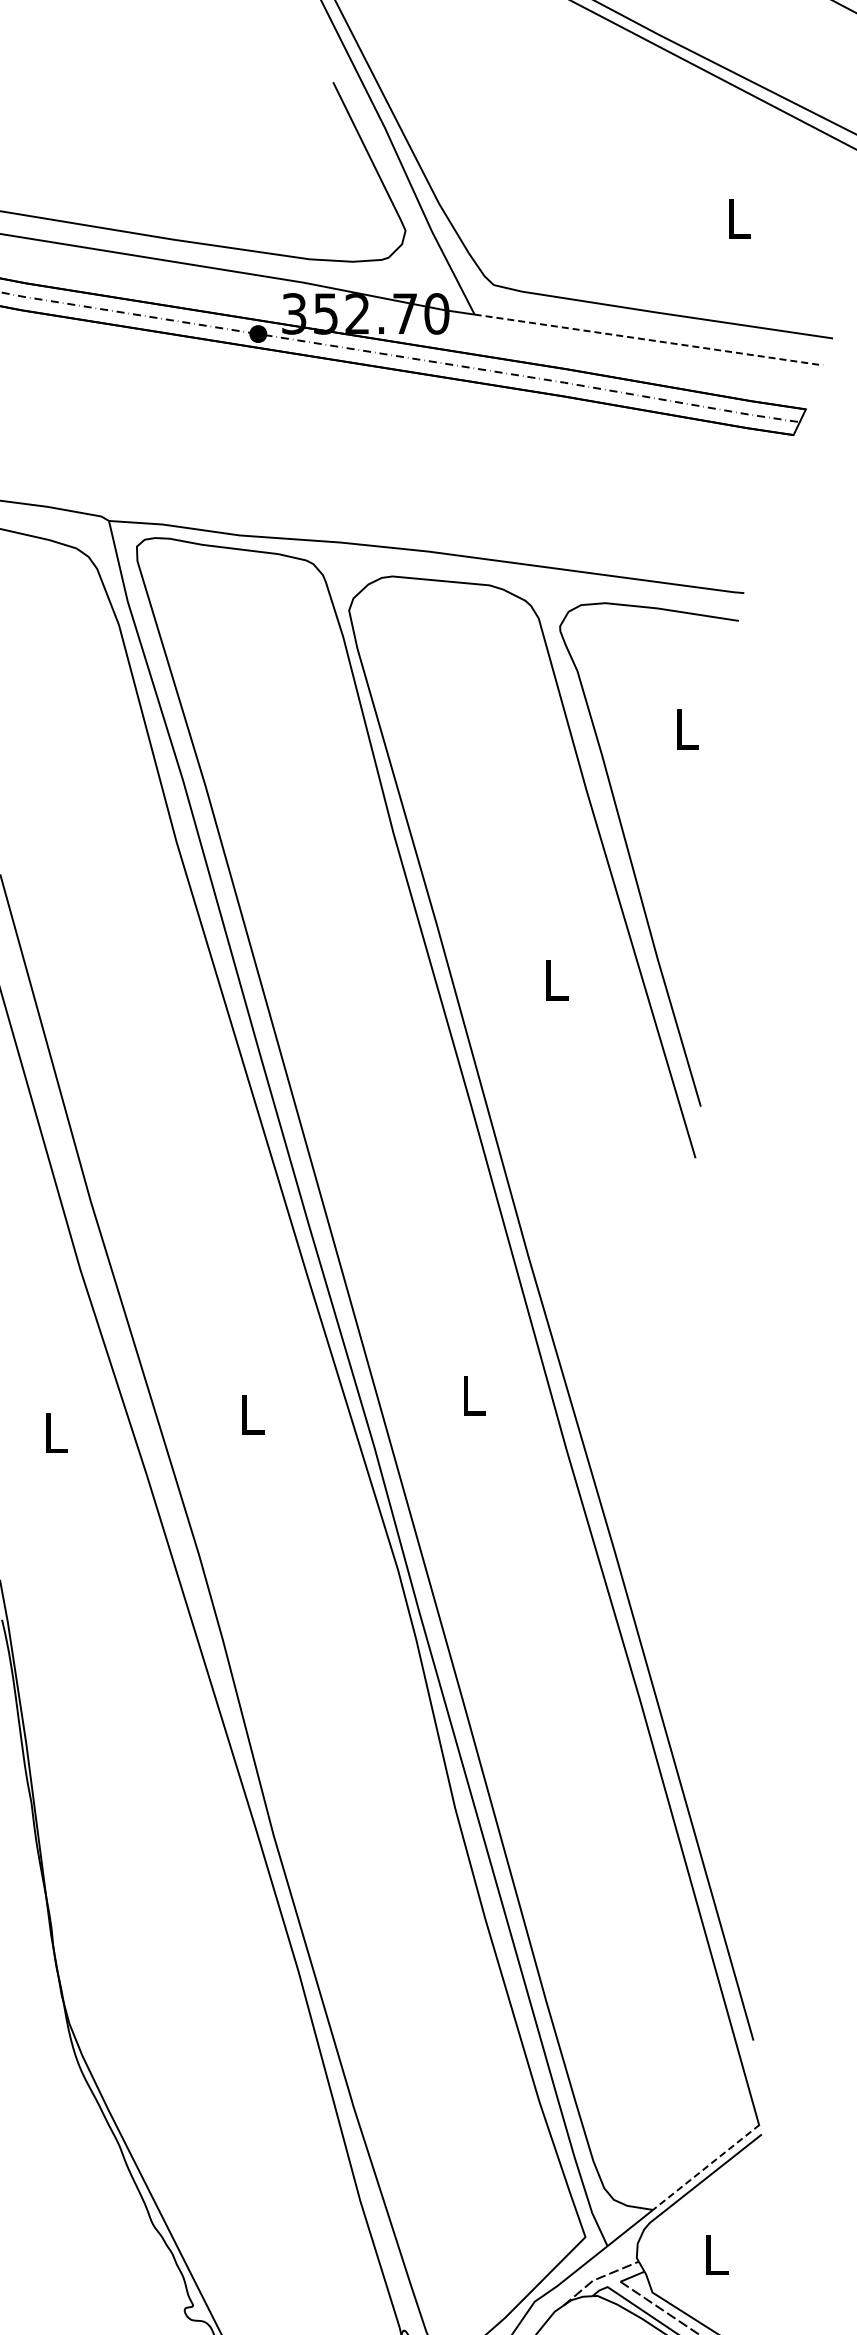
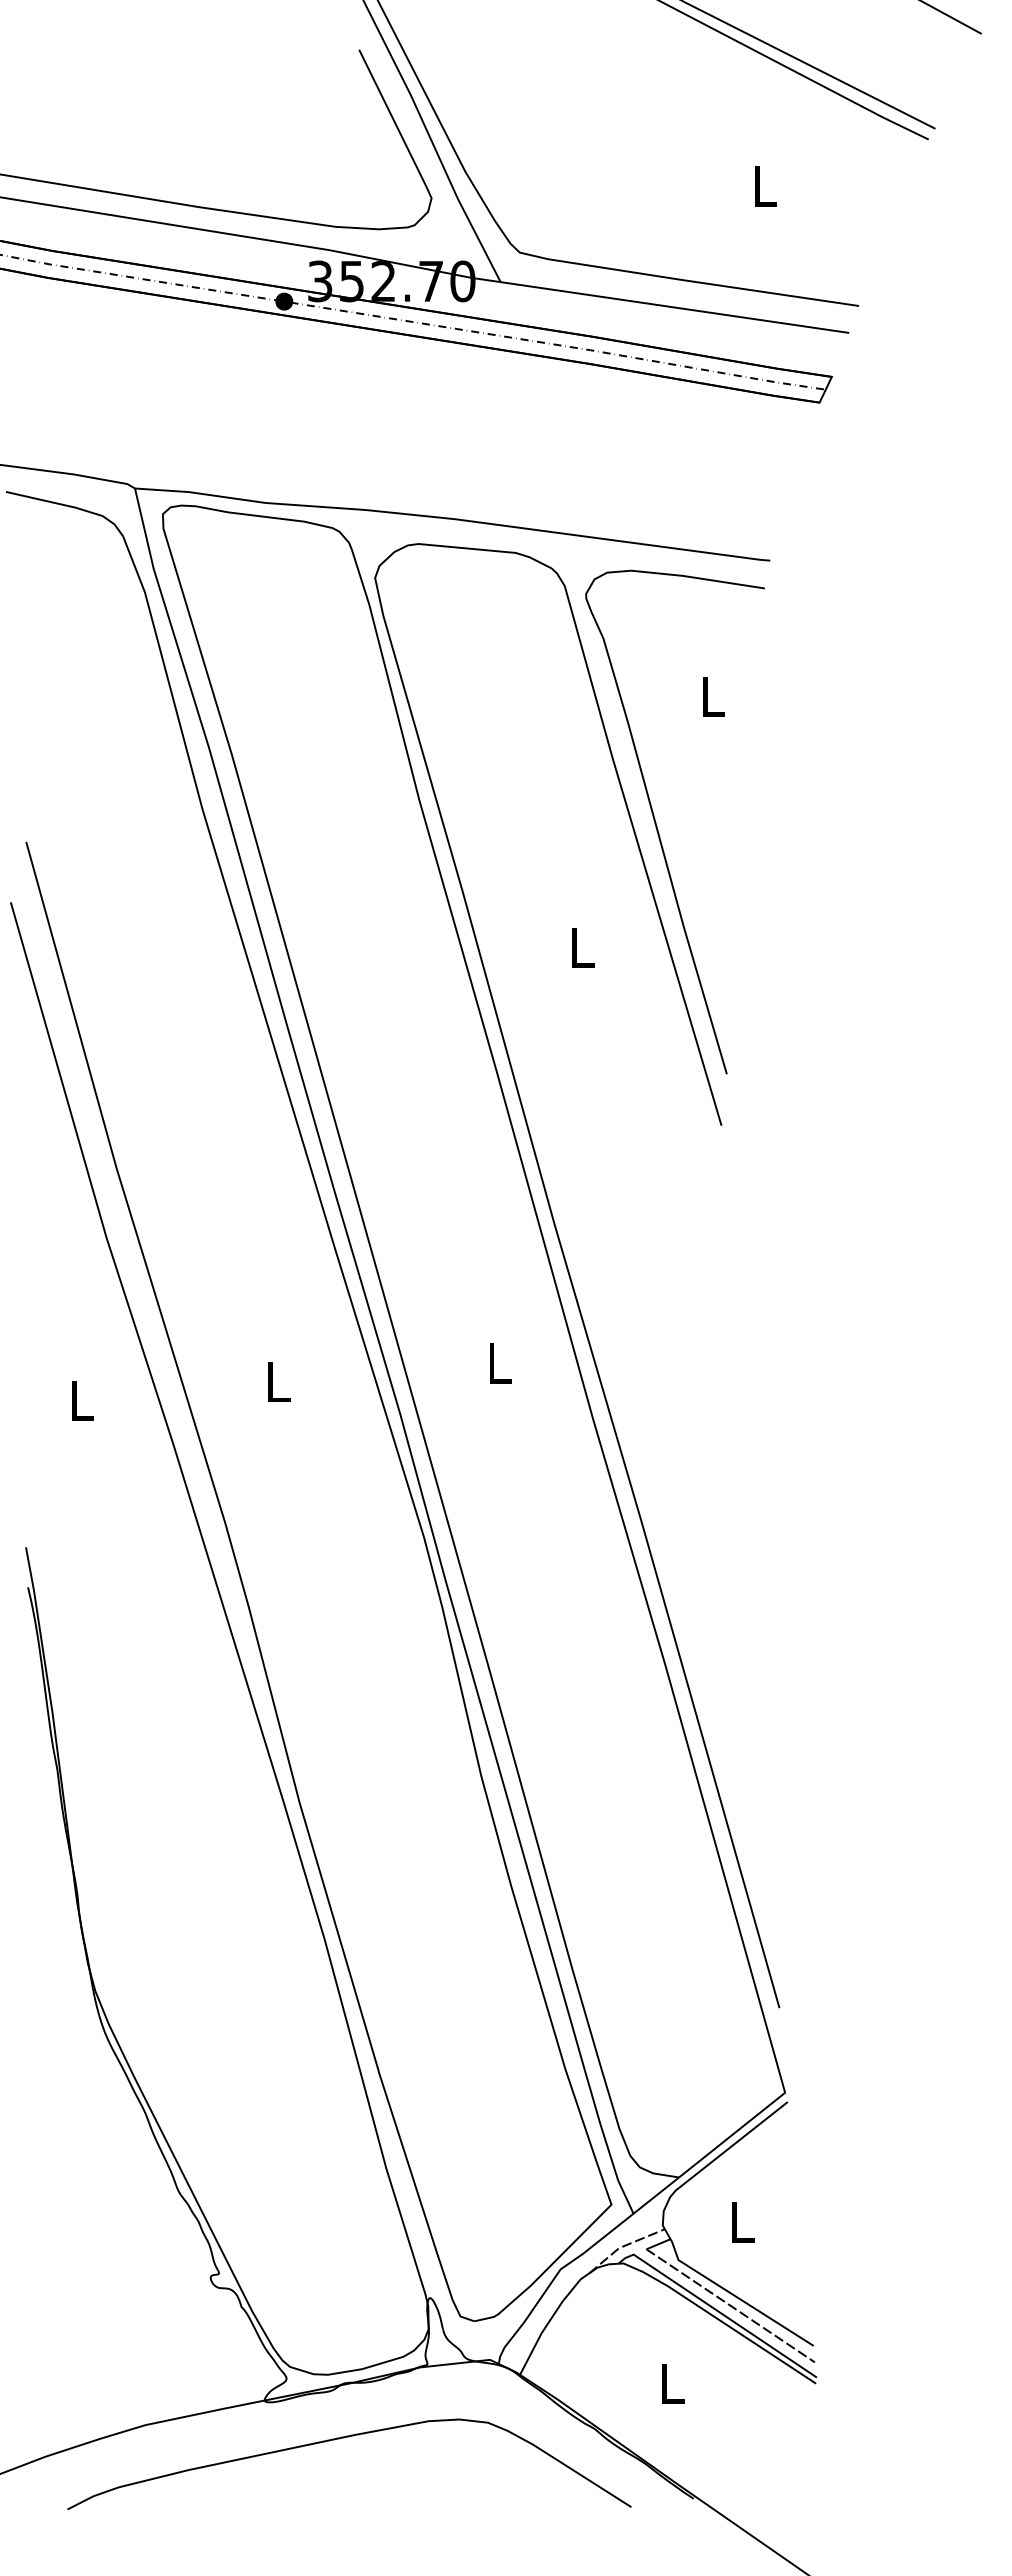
line: (649, 339) -> (675, 307), dashed -> solid
line: (706, 2167) -> (732, 2135), dashed -> solid

